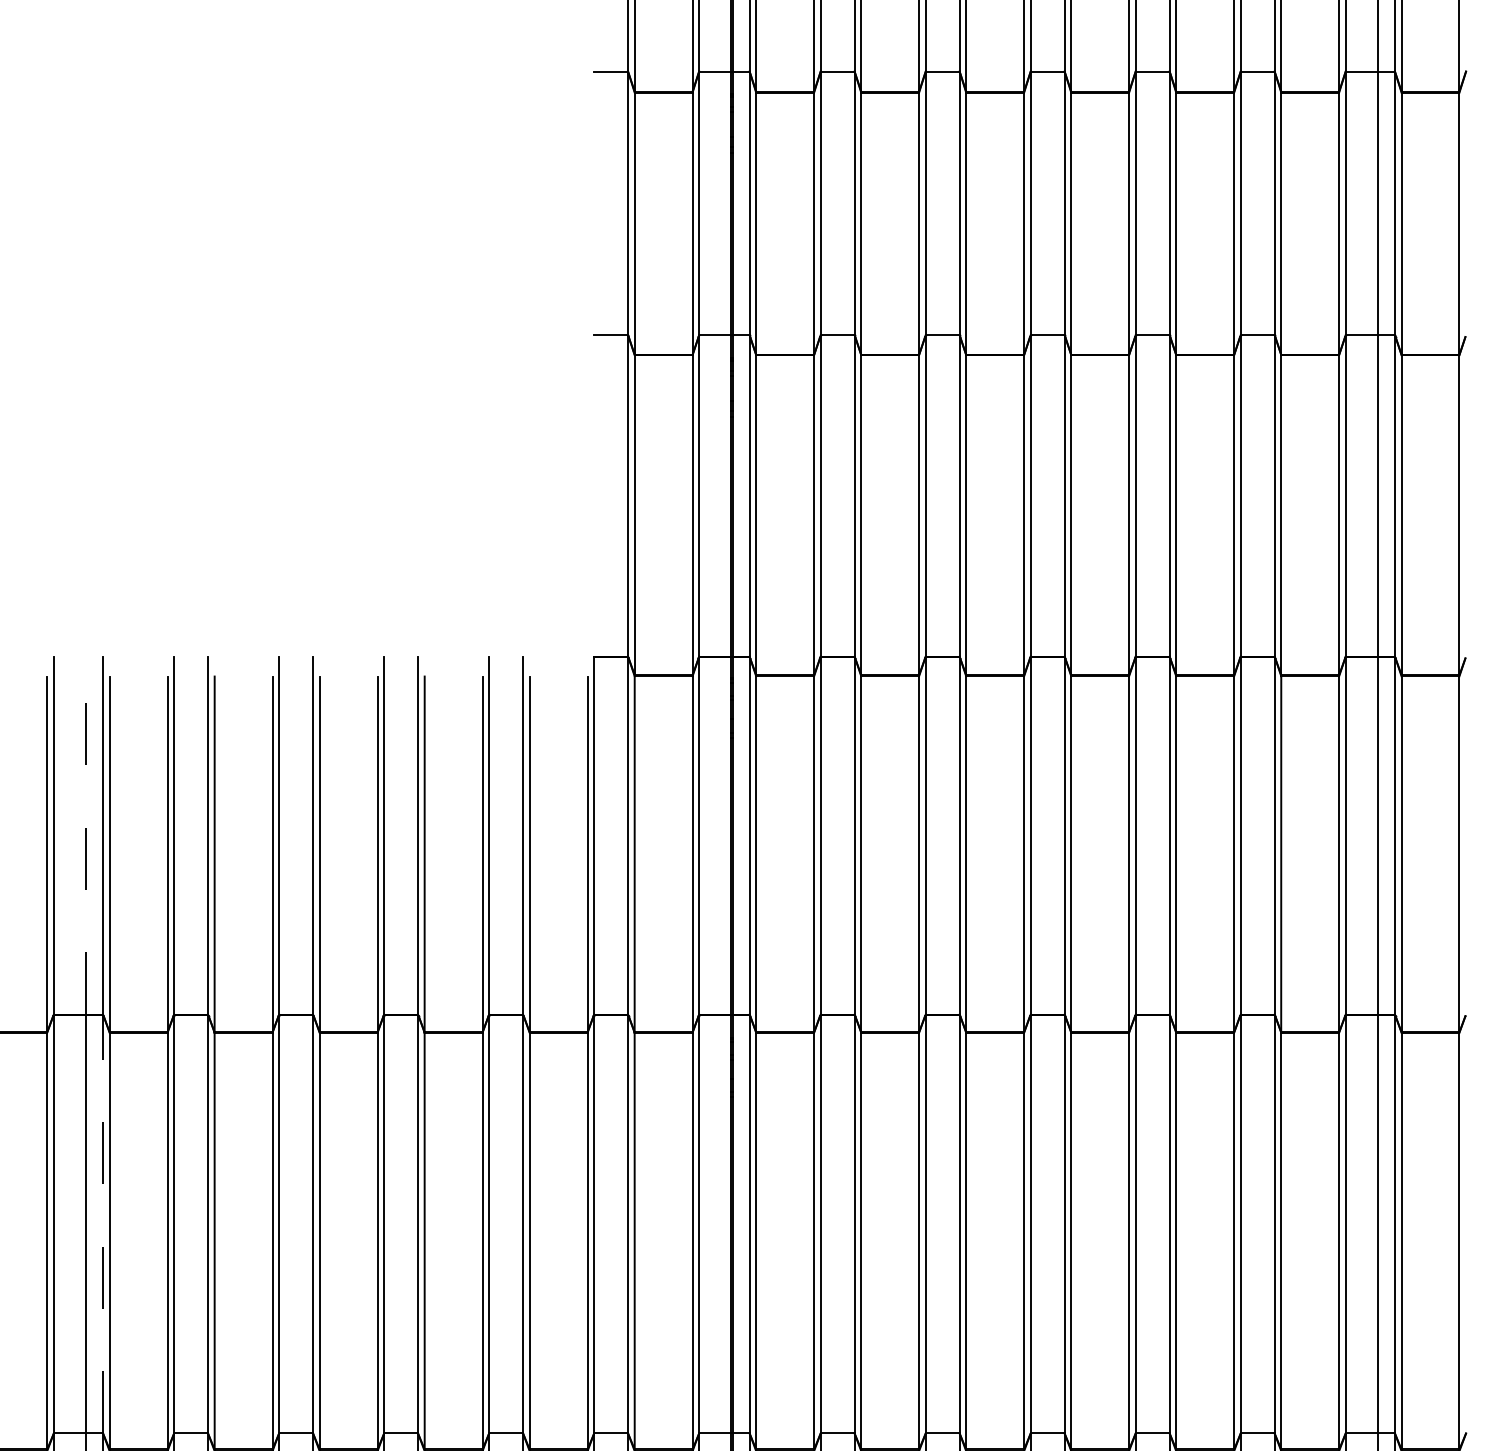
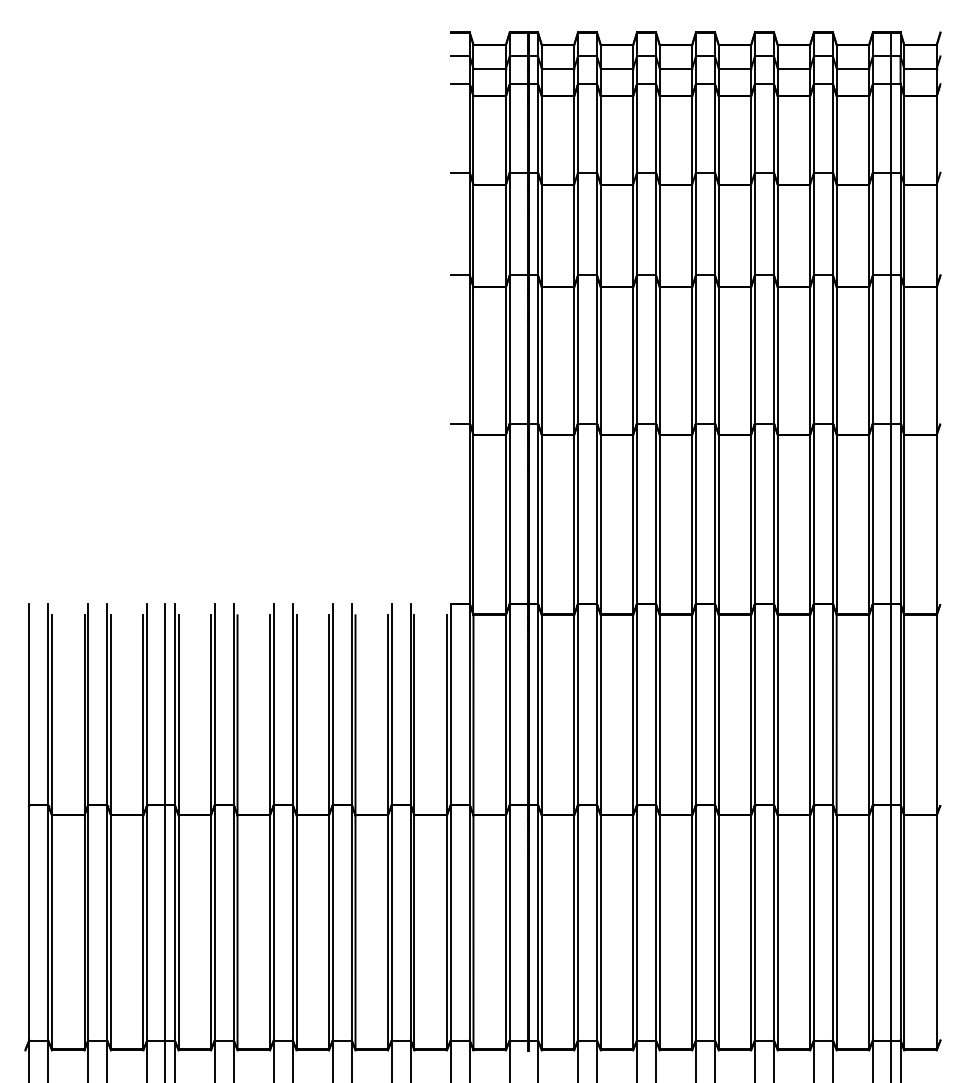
line: (86, 835) -> (165, 704), dashed -> solid
line: (102, 1223) -> (174, 922), dashed -> solid

